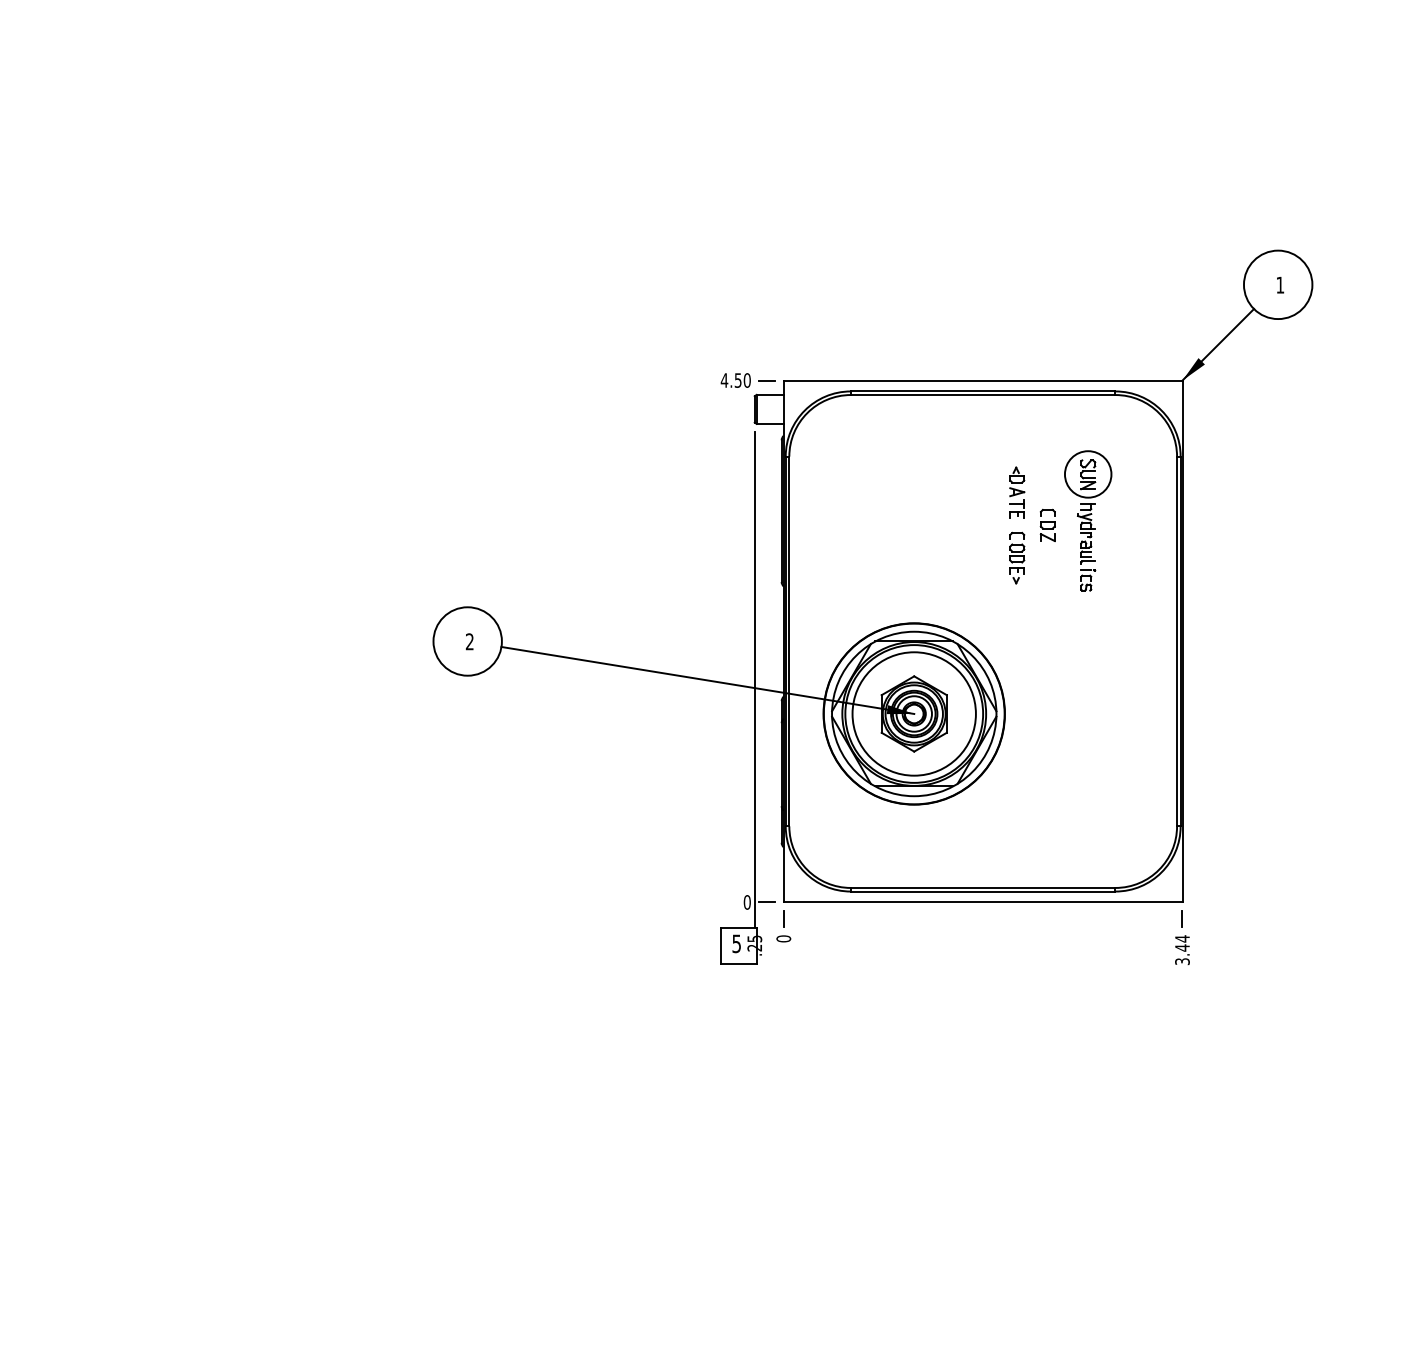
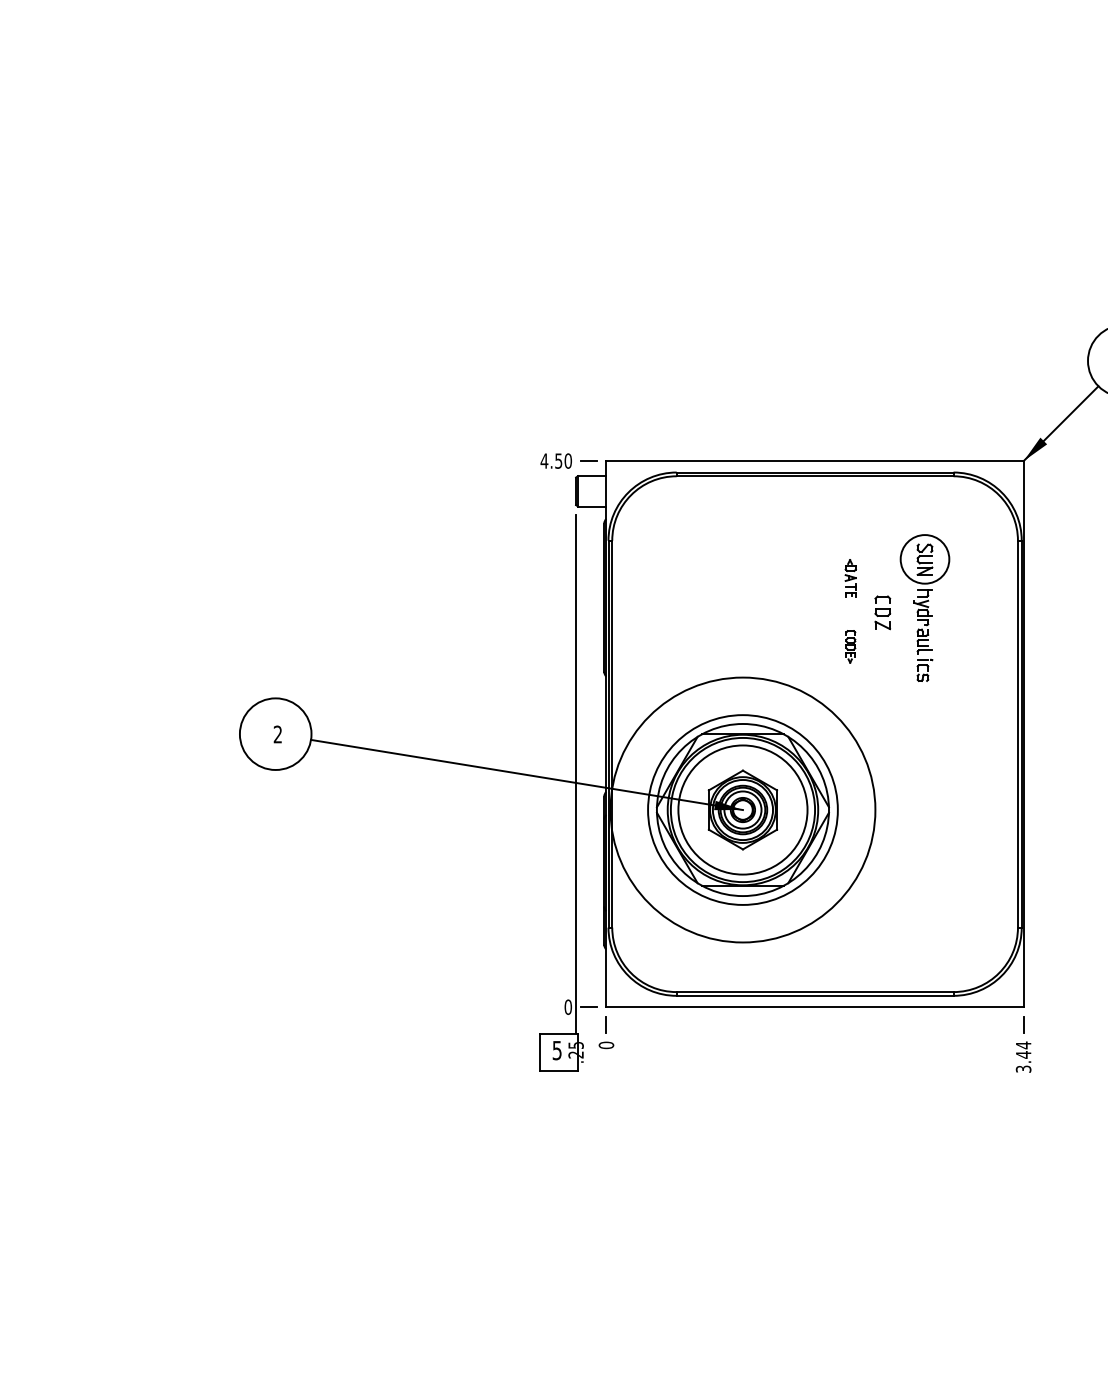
part: (1017, 492) -> (851, 578), size x0.7
part: (1017, 557) -> (851, 646), size x0.6
circle: (913, 713) -> (742, 809), size x1.4

